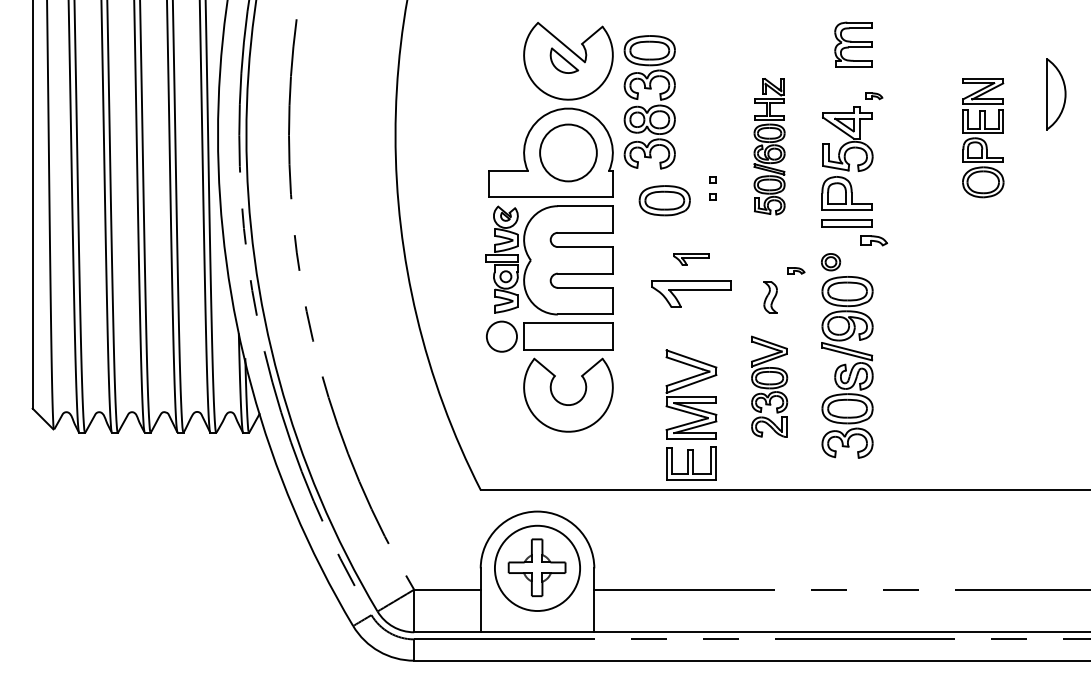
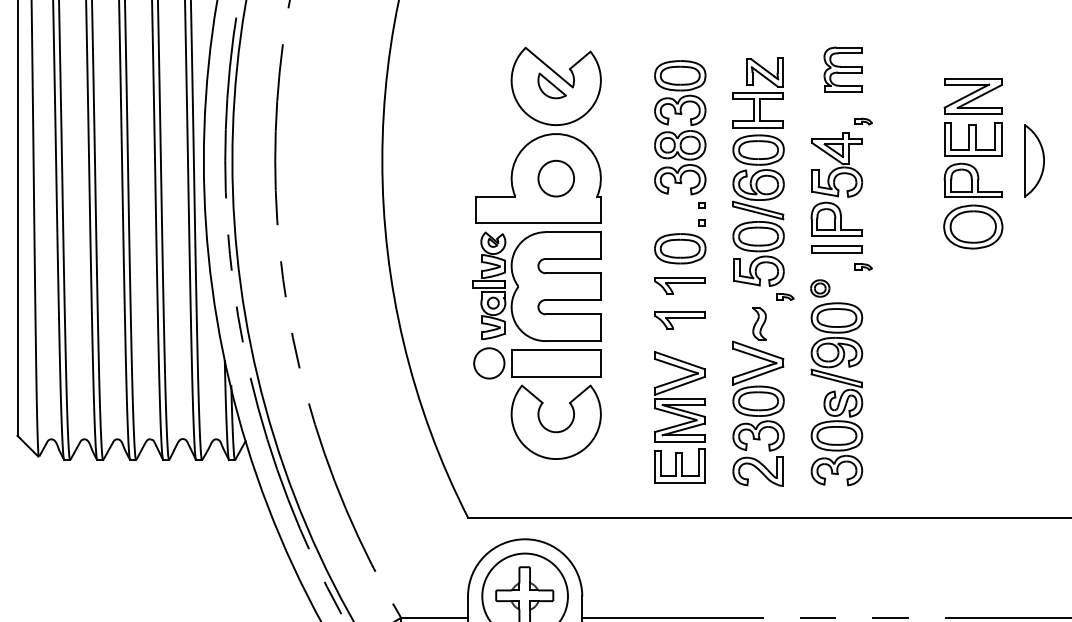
part: (1056, 94) -> (1034, 161), moved
part: (649, 102) -> (679, 127), moved
part: (983, 138) -> (973, 164), size x1.43
part: (769, 146) -> (758, 172), size x1.67
circle: (568, 152) -> (556, 178), size x0.62
part: (664, 200) -> (679, 248), moved
part: (874, 240) -> (864, 266), size x0.62
part: (691, 259) -> (679, 285), size x1.43
part: (691, 293) -> (679, 319), size x0.62
part: (769, 386) -> (758, 413), size x1.43
part: (691, 414) -> (679, 416), moved

